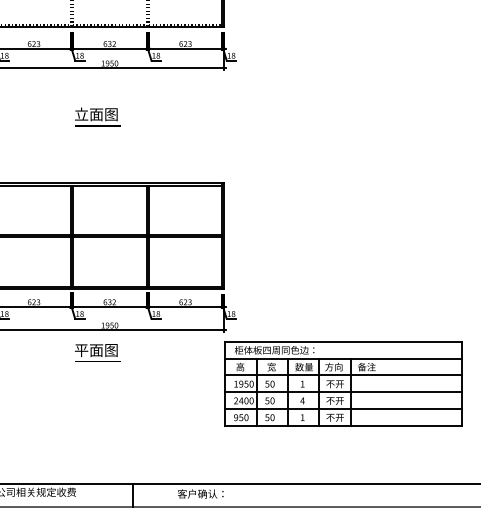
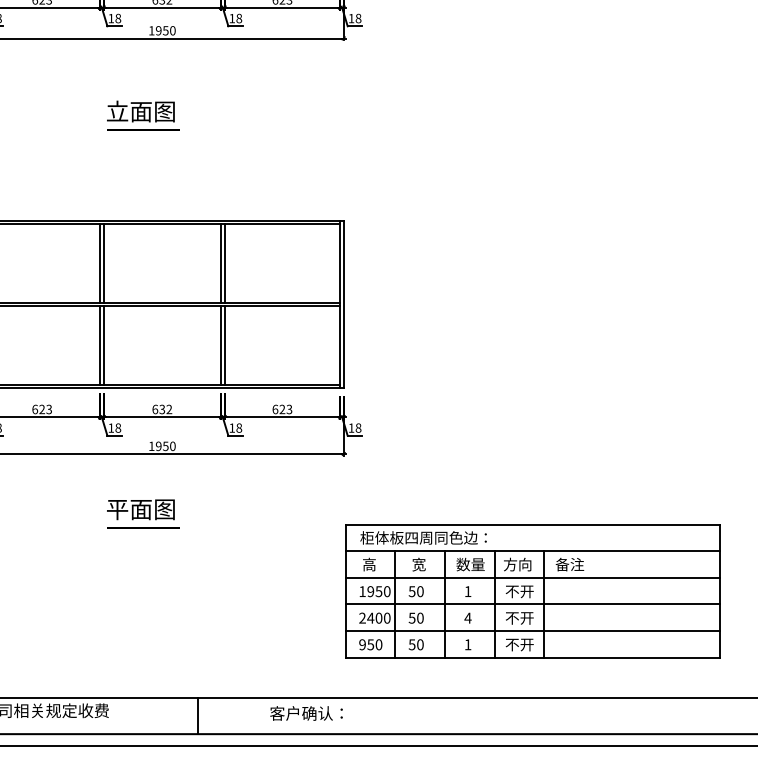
text: (97, 352) -> (142, 512), moved
part: (343, 383) -> (532, 590), moved

